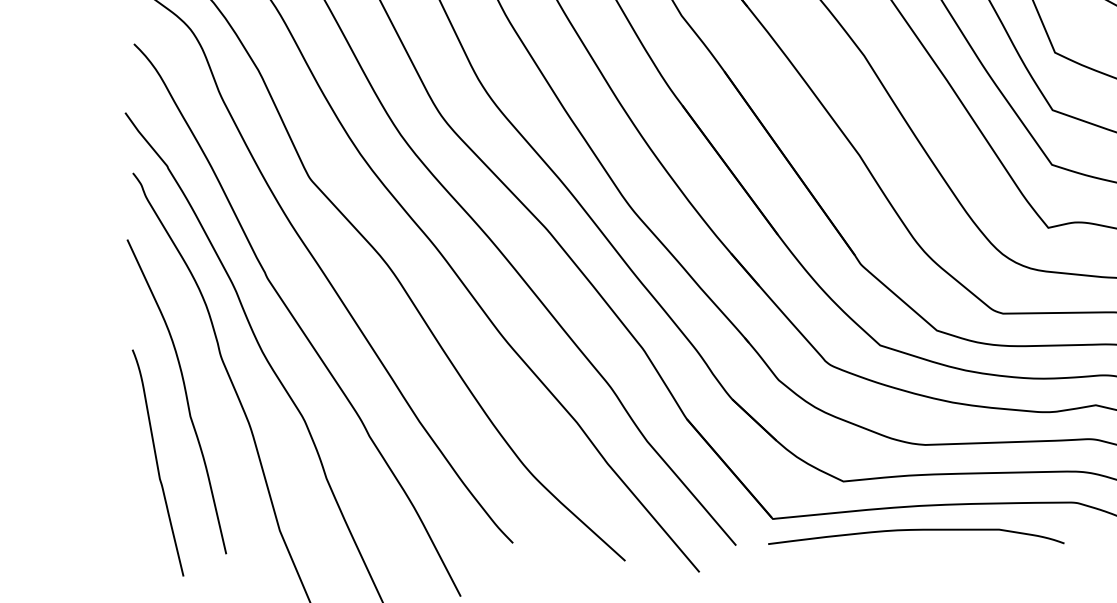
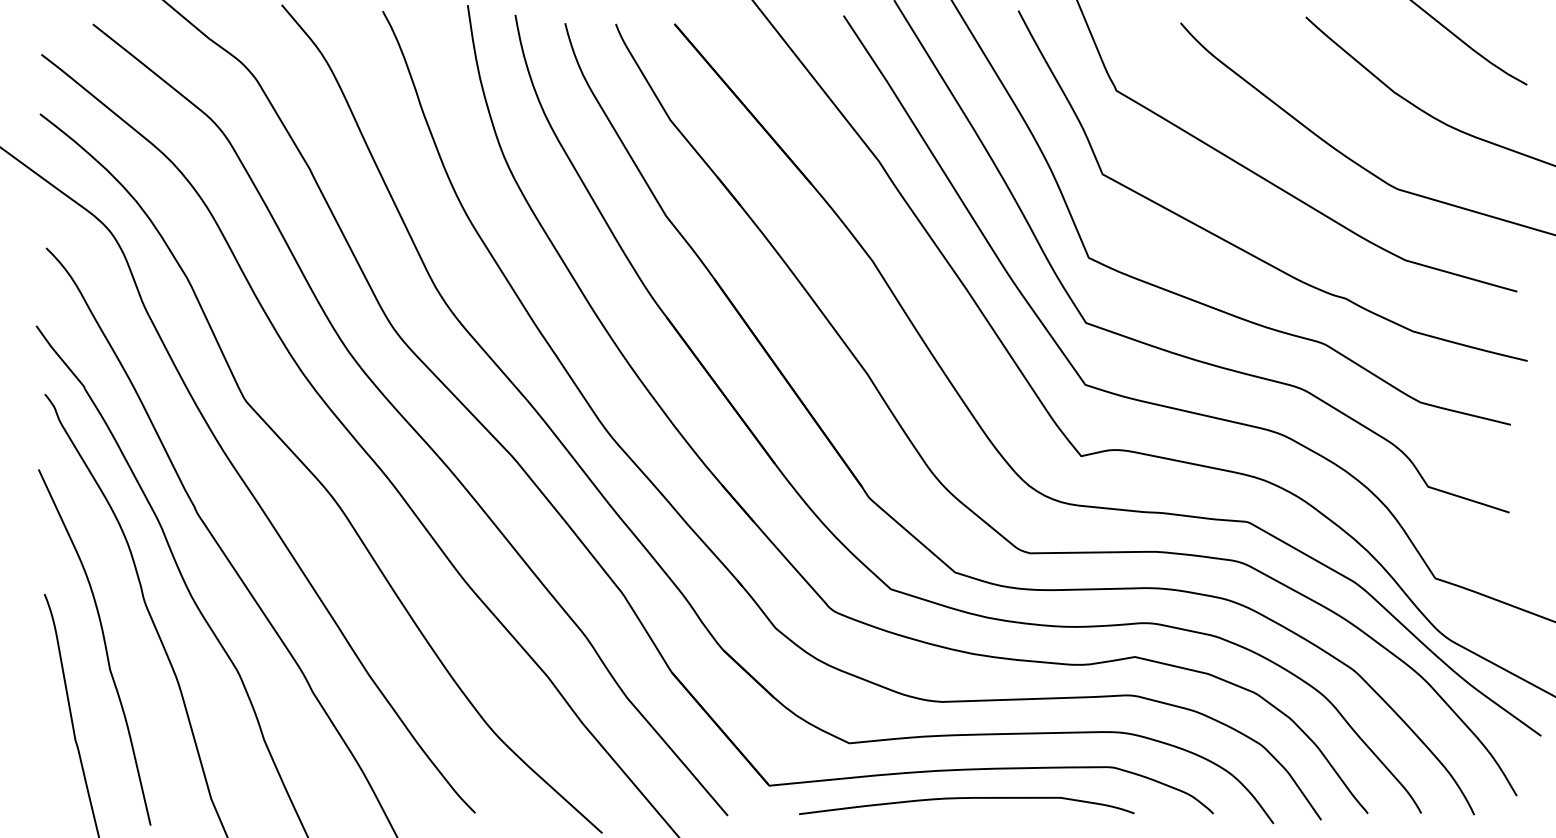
curve: (916, 530) -> (966, 798), moved

